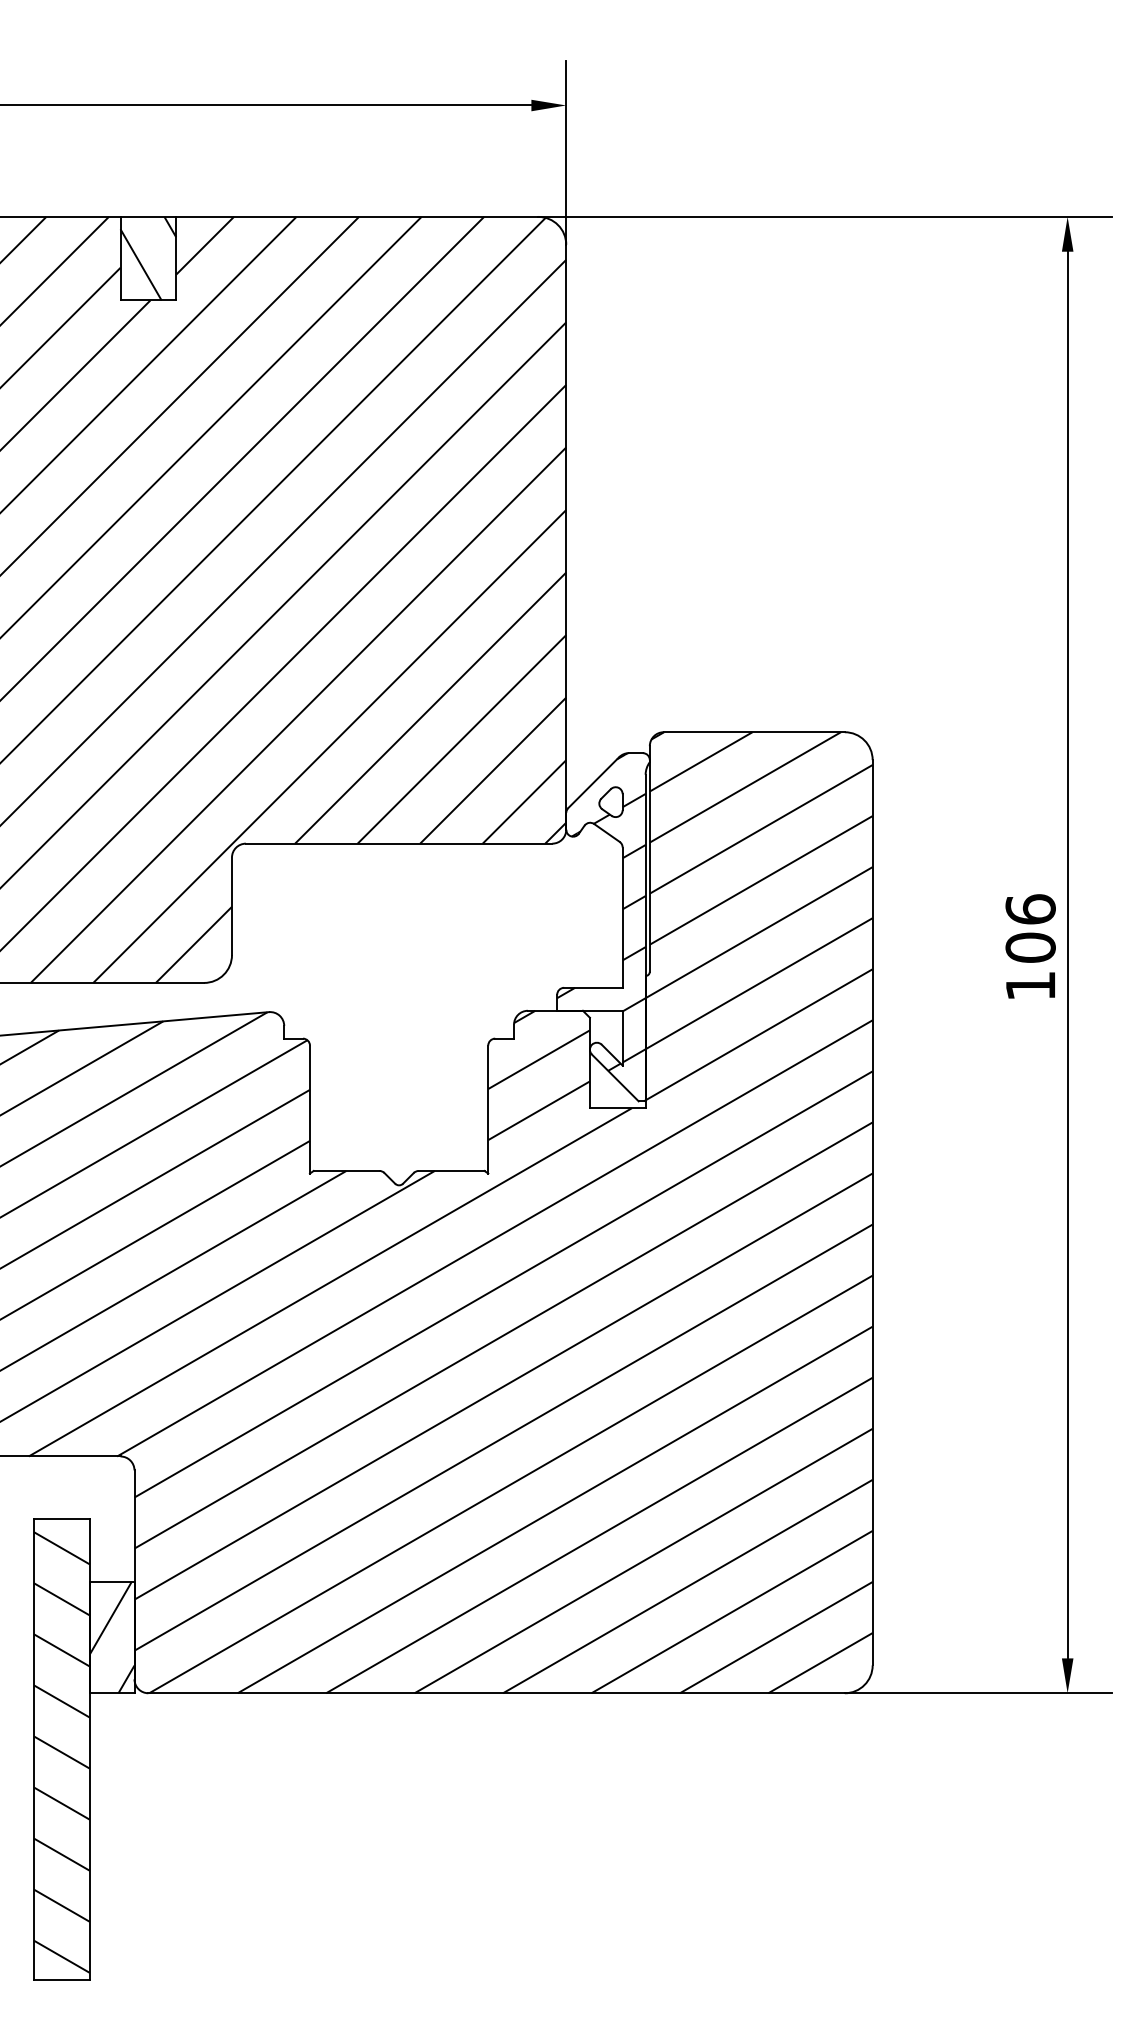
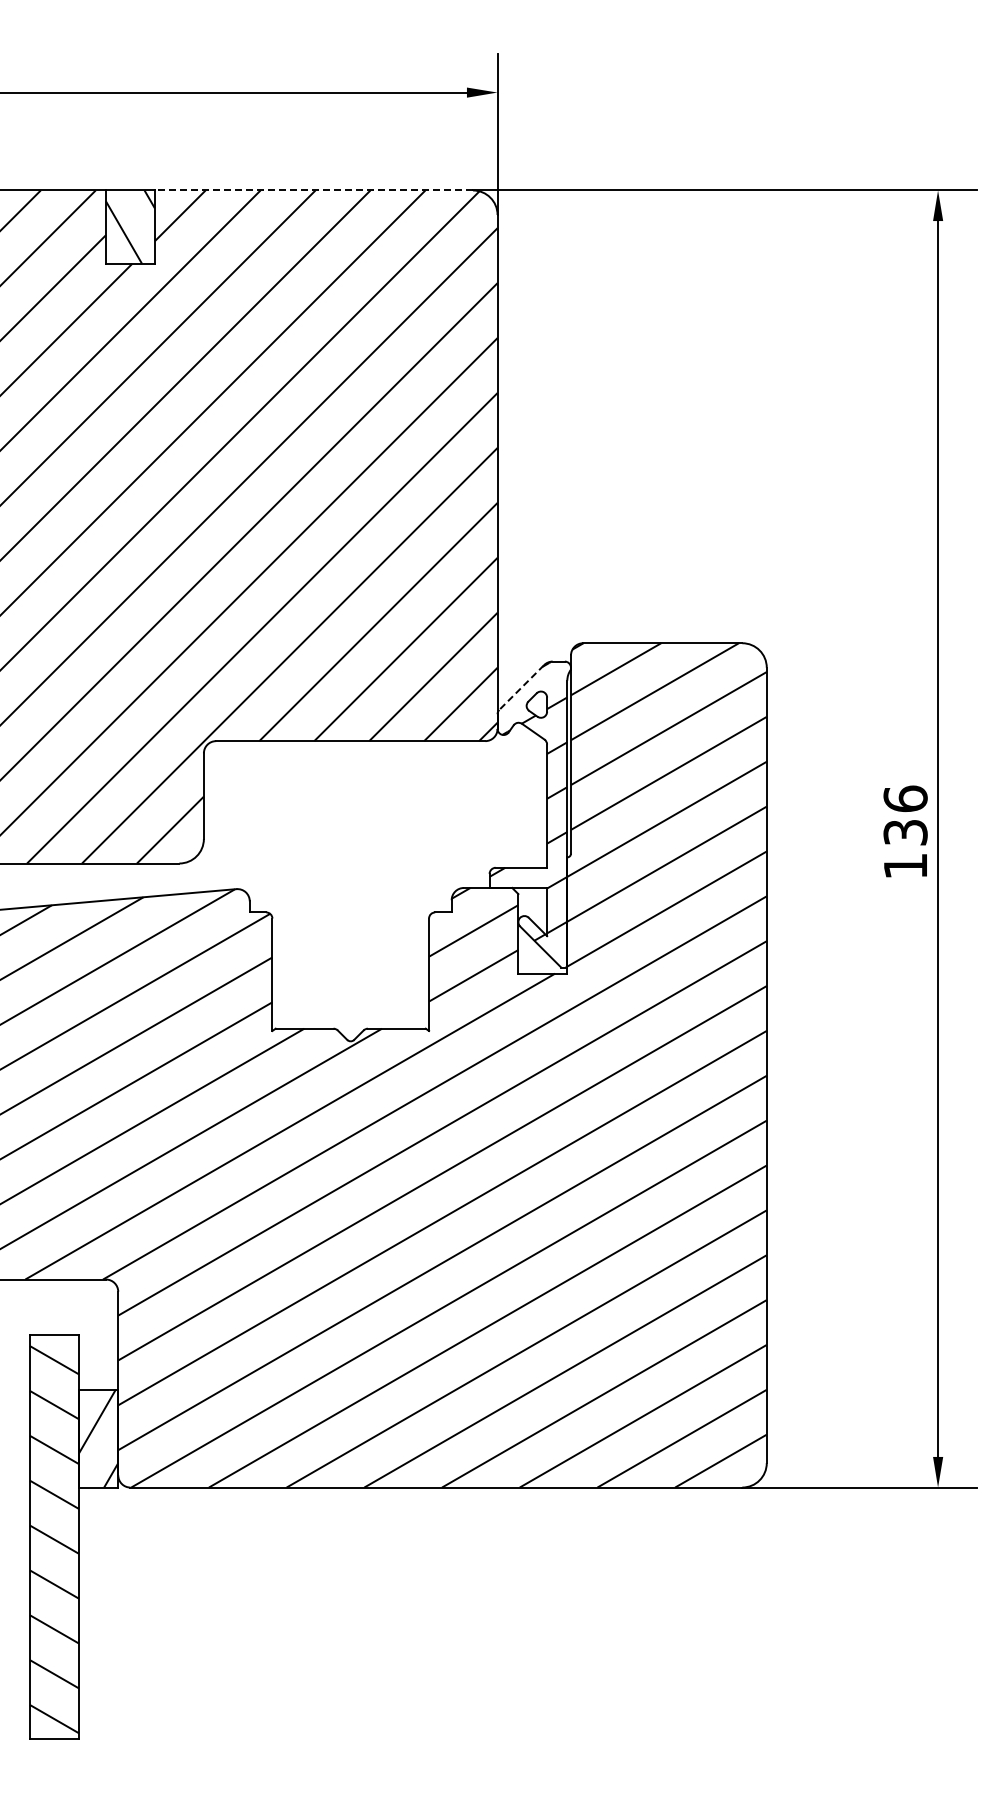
line: (356, 216) -> (313, 190), solid -> dashed
line: (593, 782) -> (521, 687), solid -> dashed
text: (1030, 947) -> (905, 832), 106 -> 136

